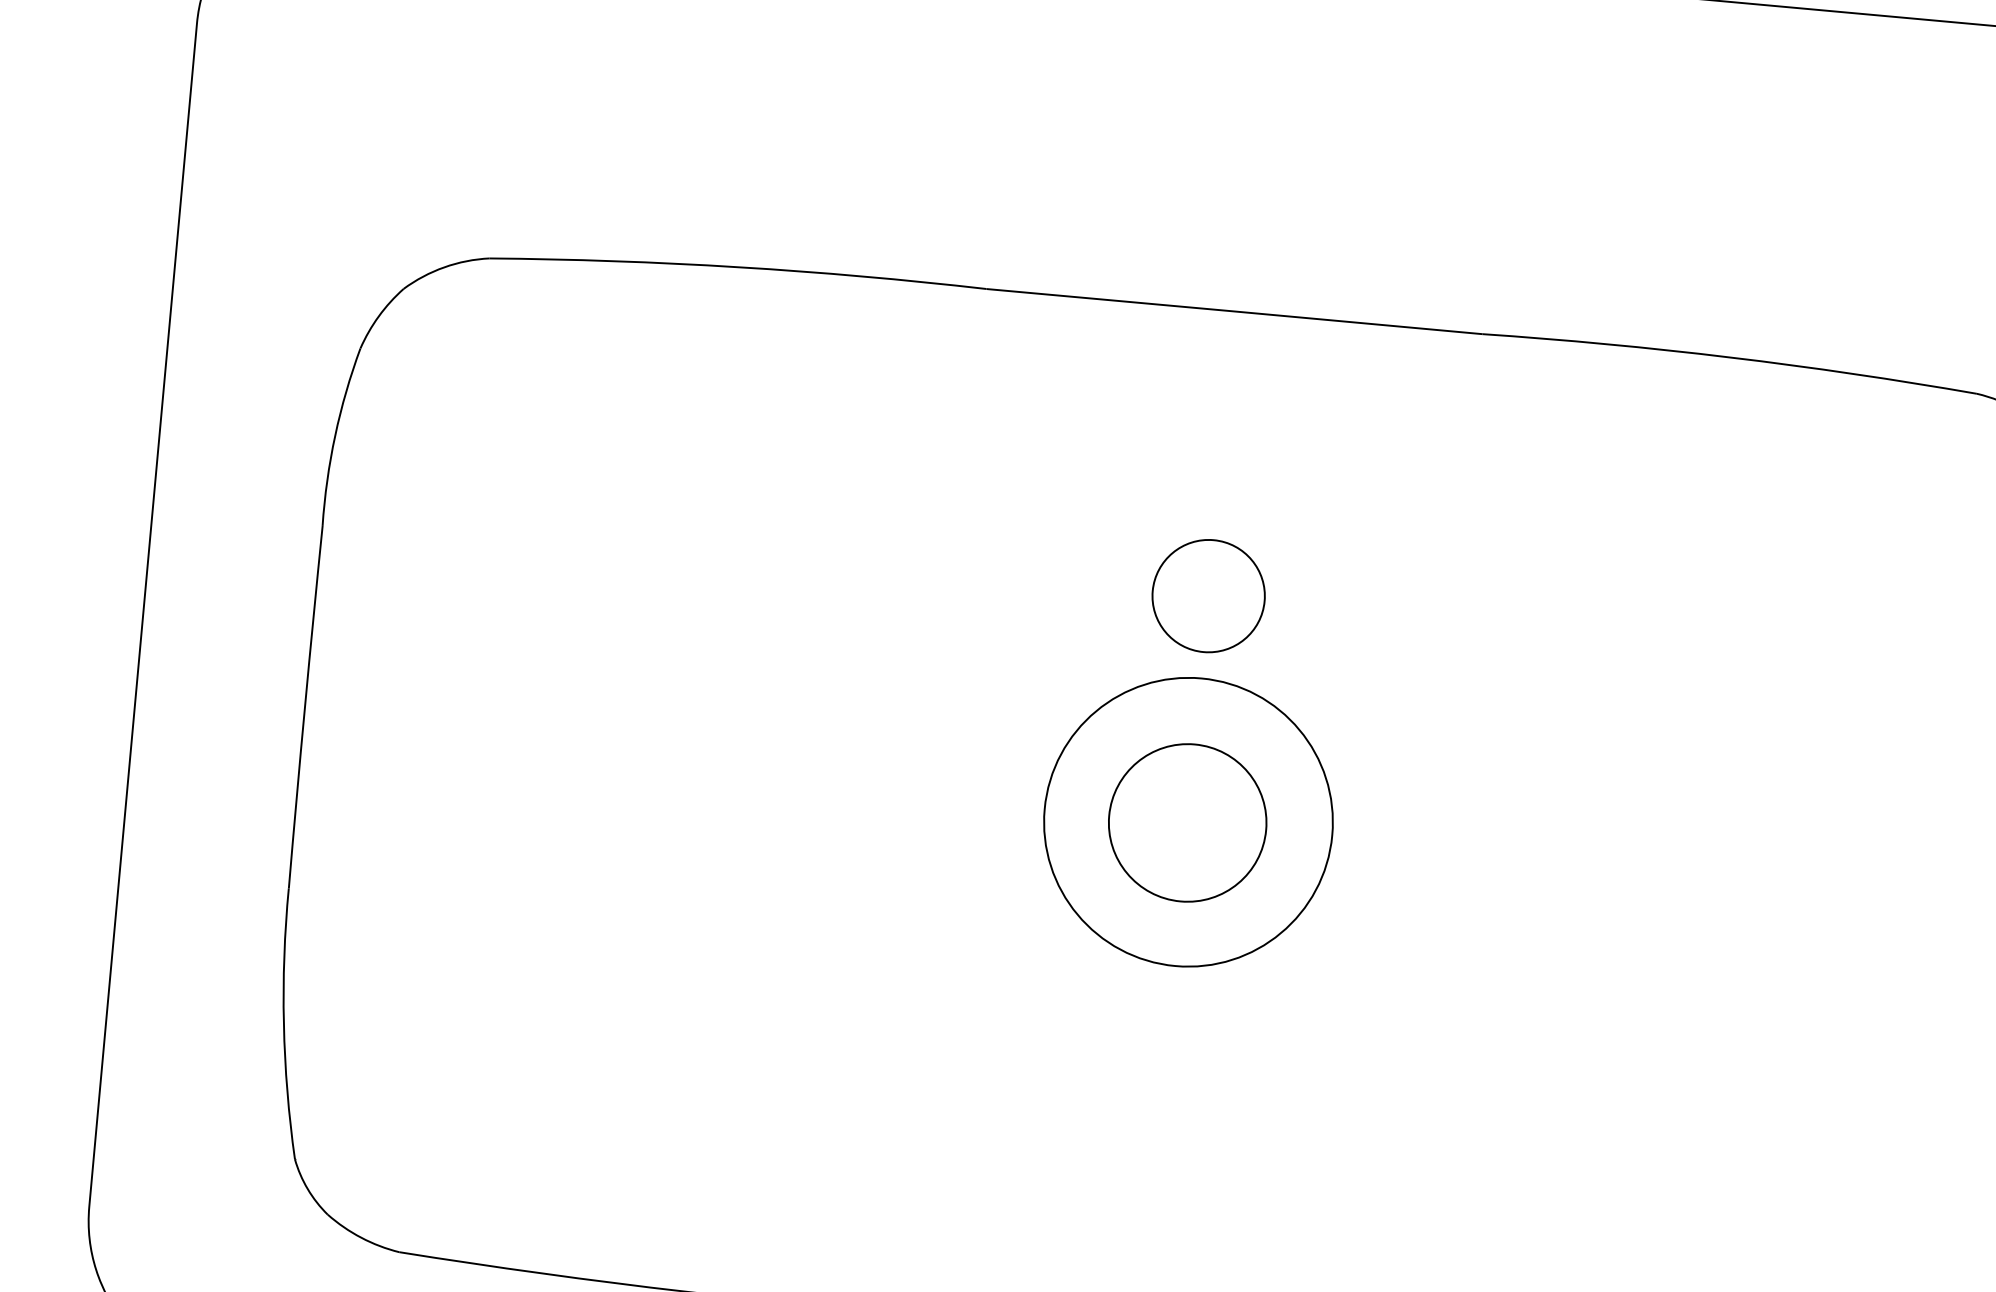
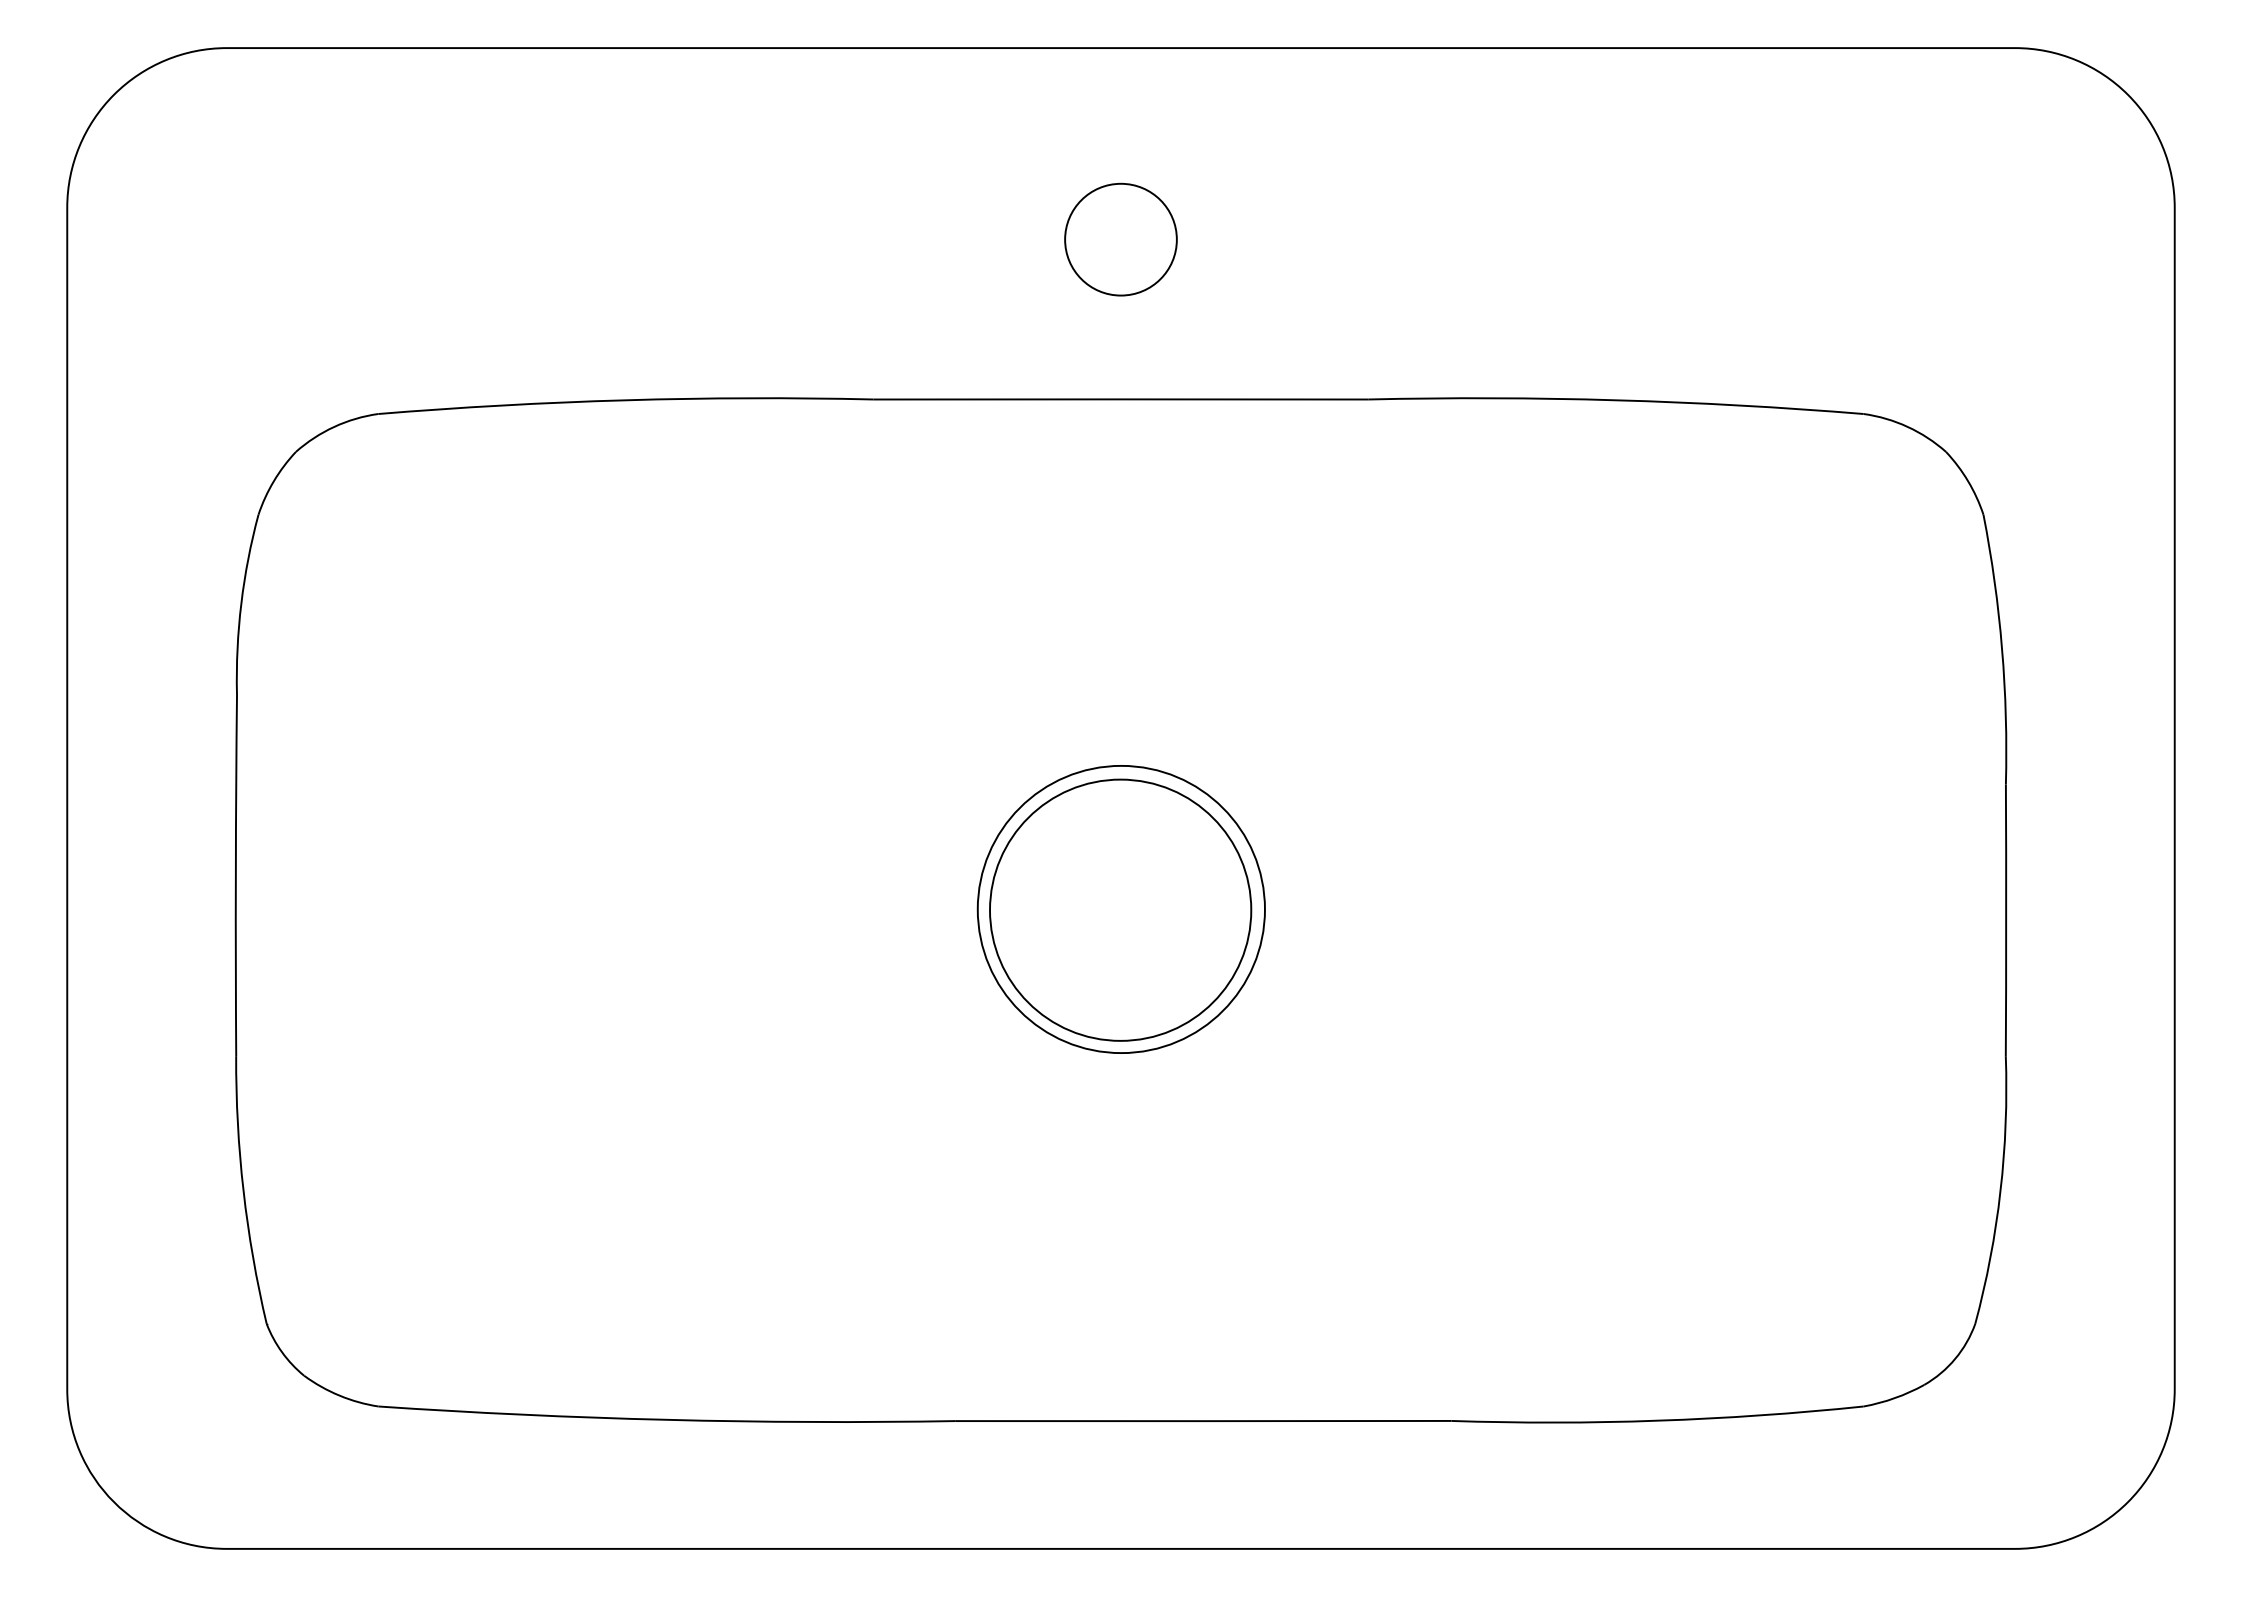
circle: (1208, 595) -> (1120, 239), moved
circle: (1187, 822) -> (1120, 909), size x1.67

